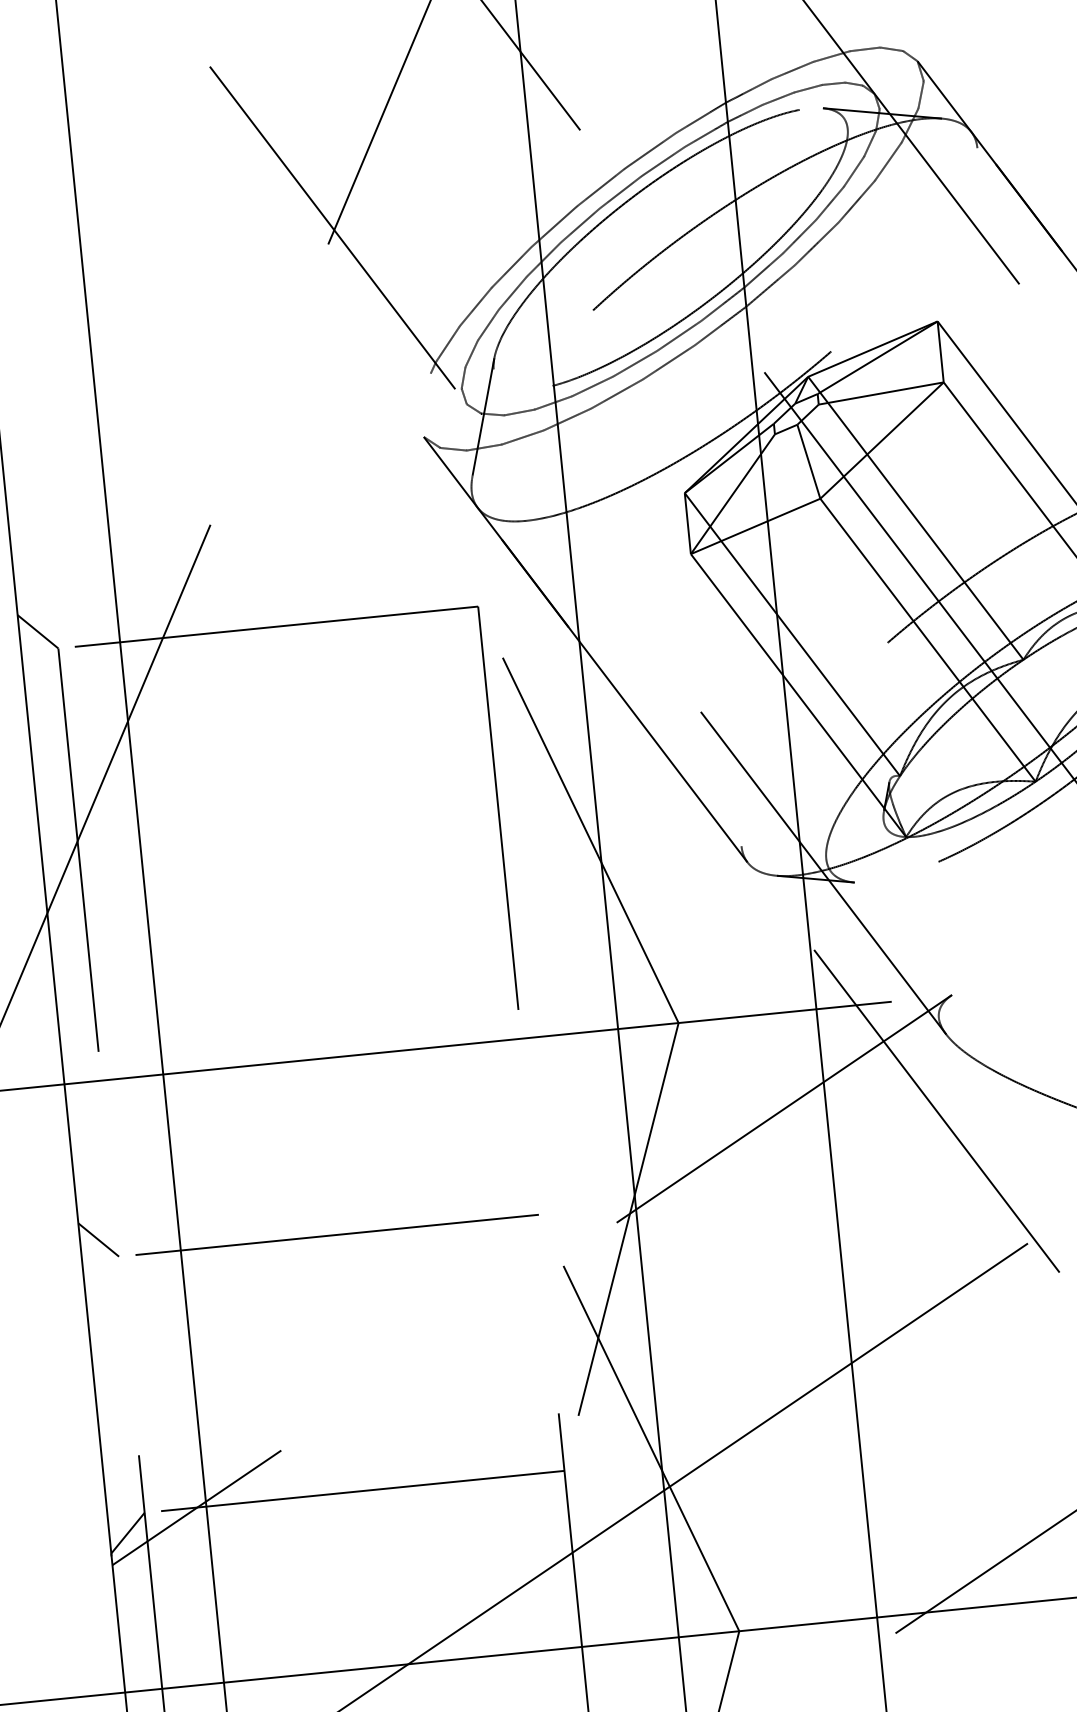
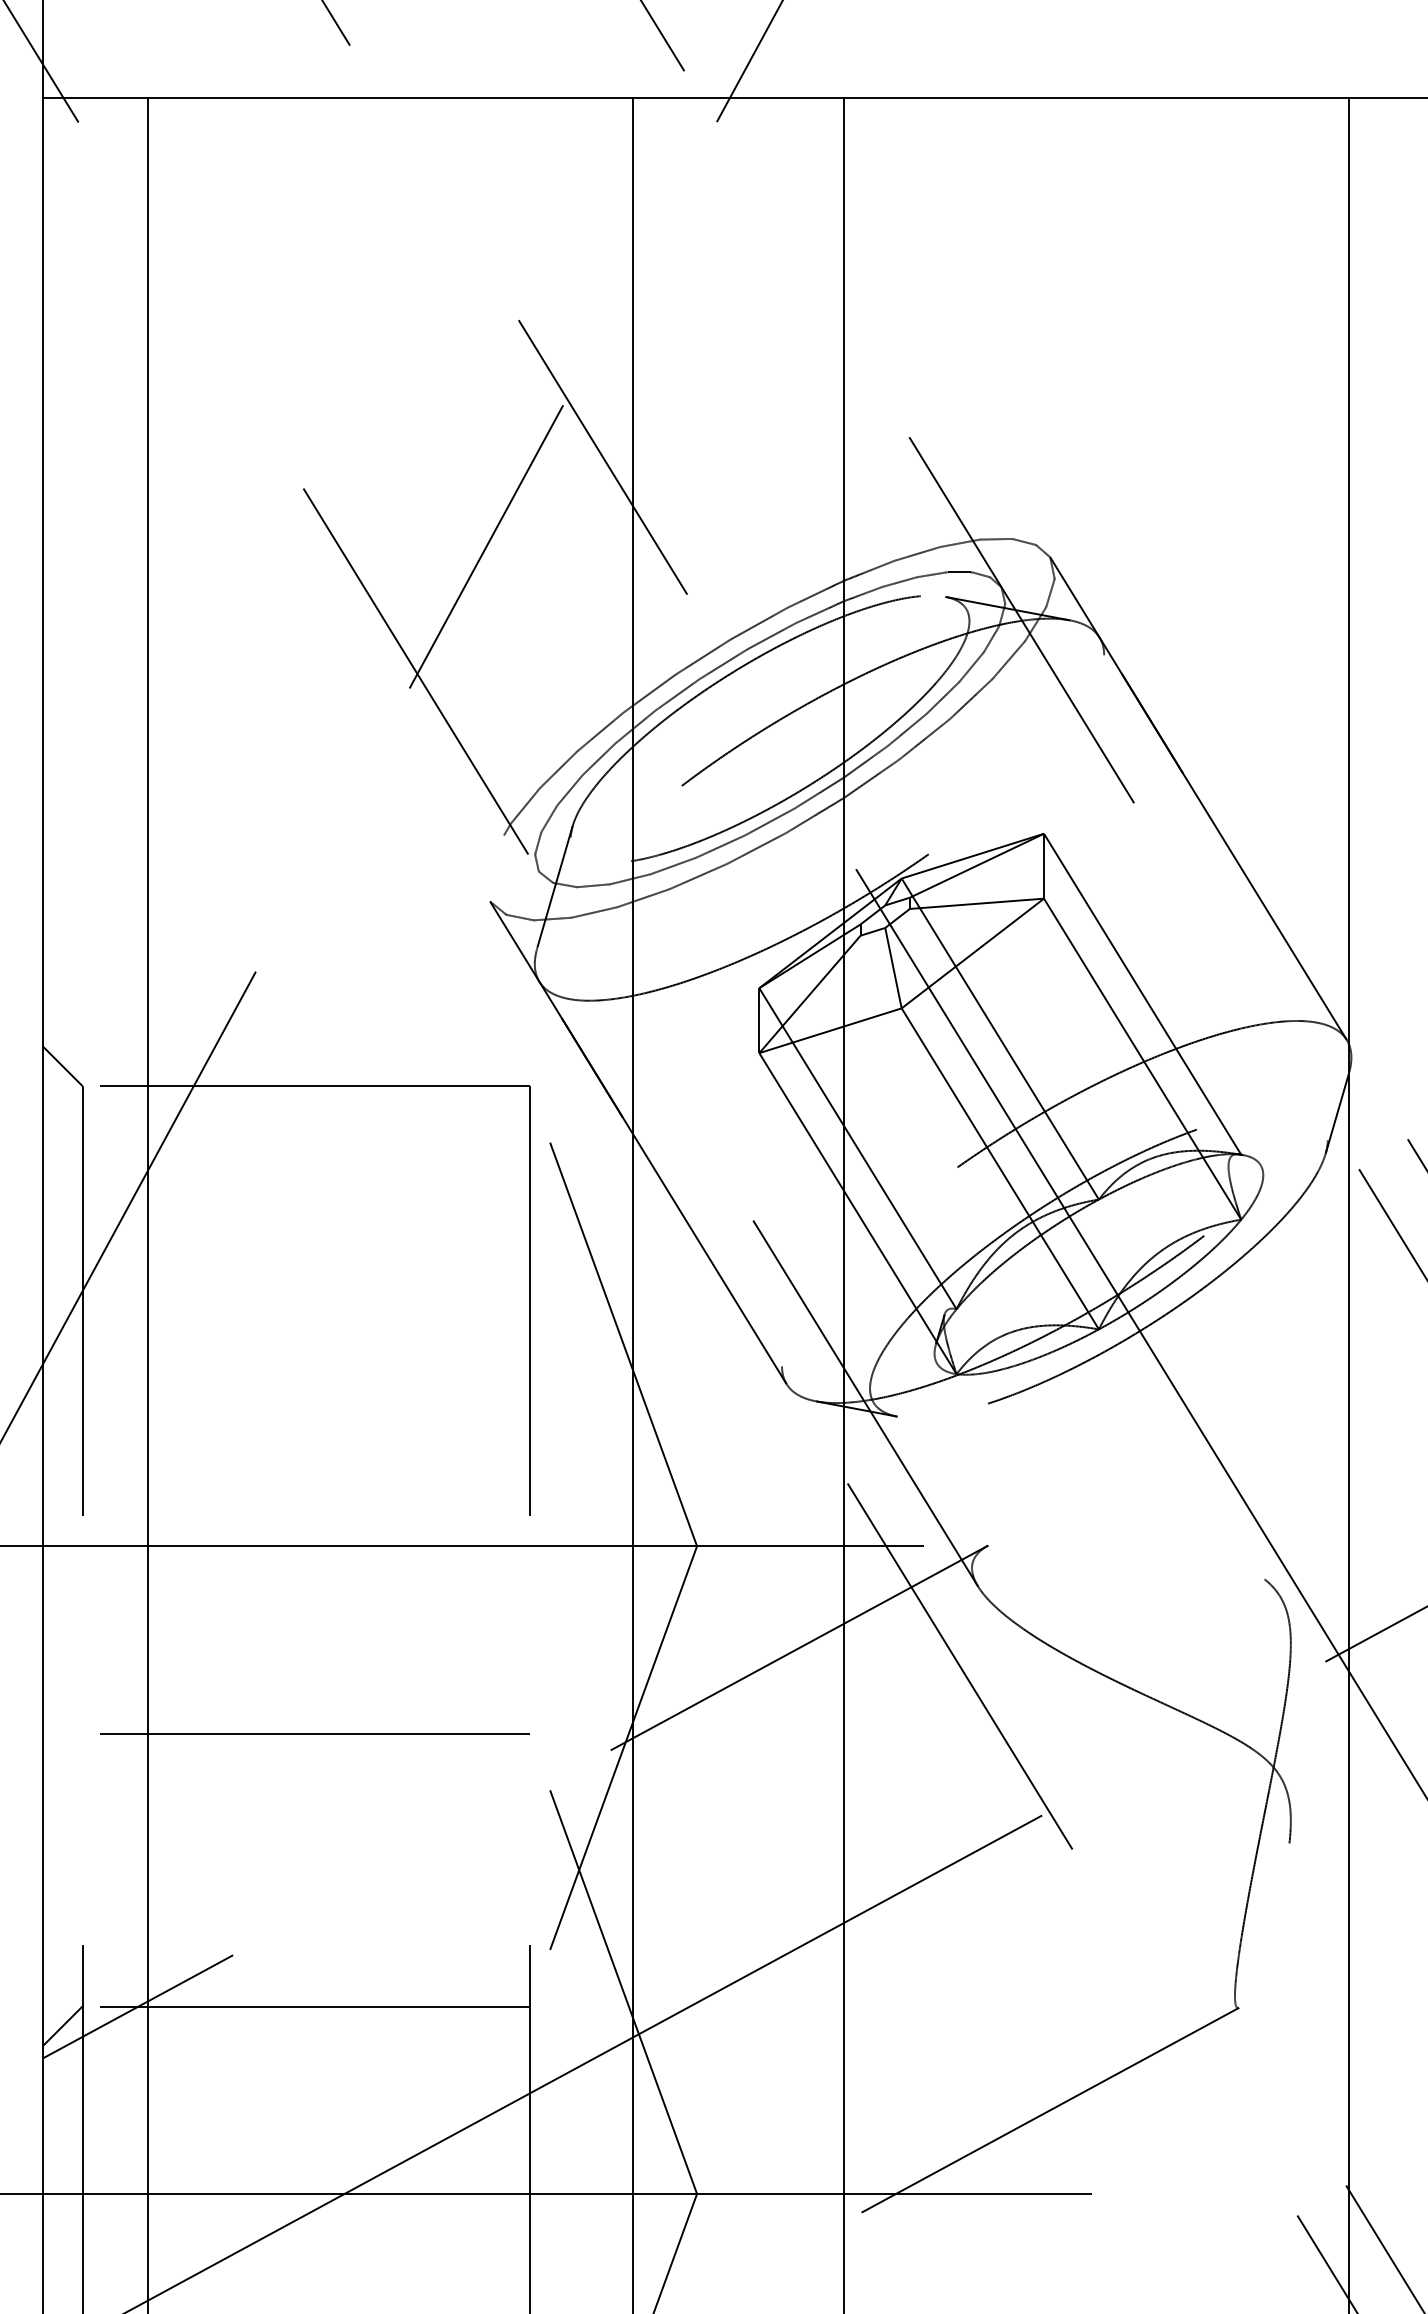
line: (98, 1239) -> (62, 1713), removed

